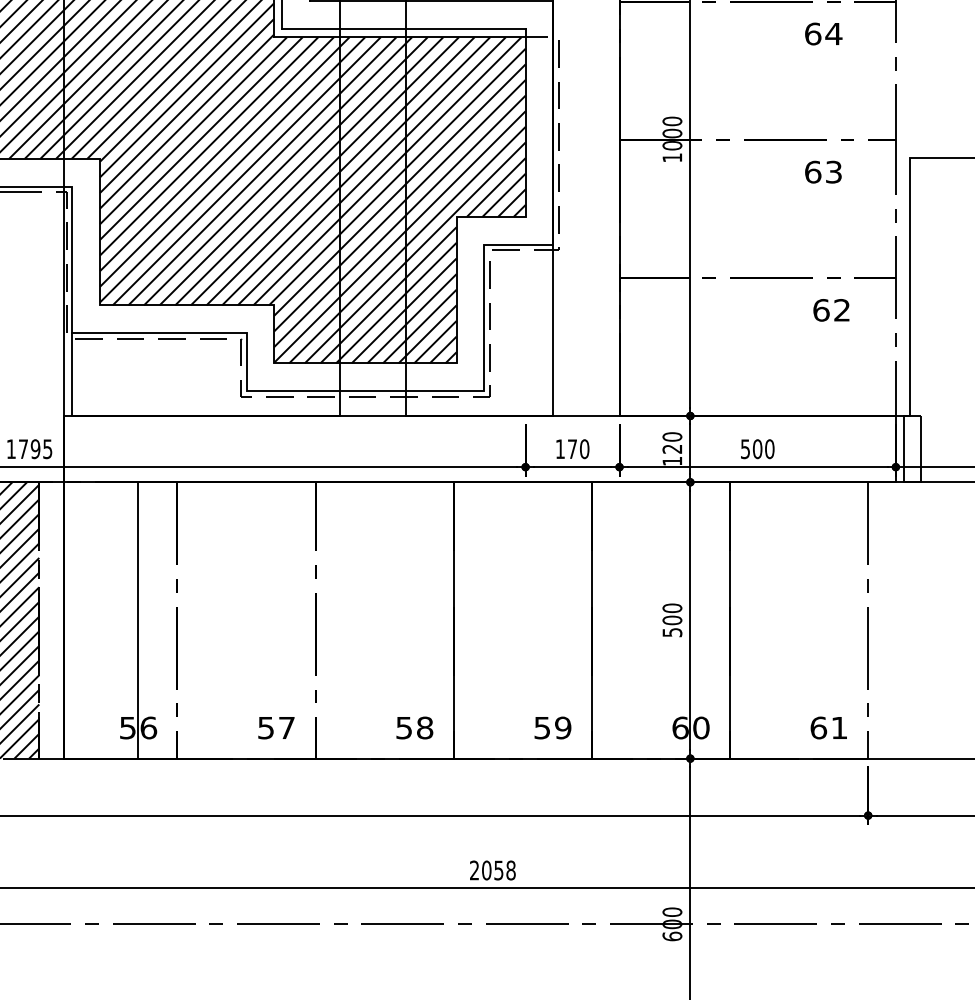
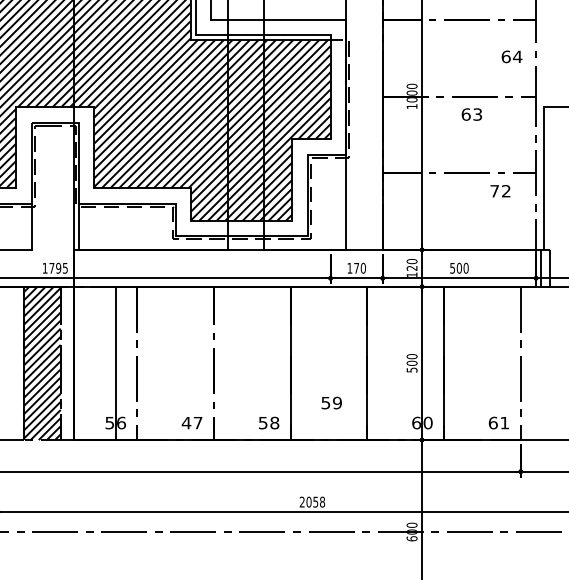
text: (822, 33) -> (511, 56), moved
text: (822, 172) -> (471, 114), moved
text: (820, 310) -> (494, 191), 62 -> 72
text: (552, 726) -> (331, 402), moved
text: (265, 728) -> (186, 423), 57 -> 47

